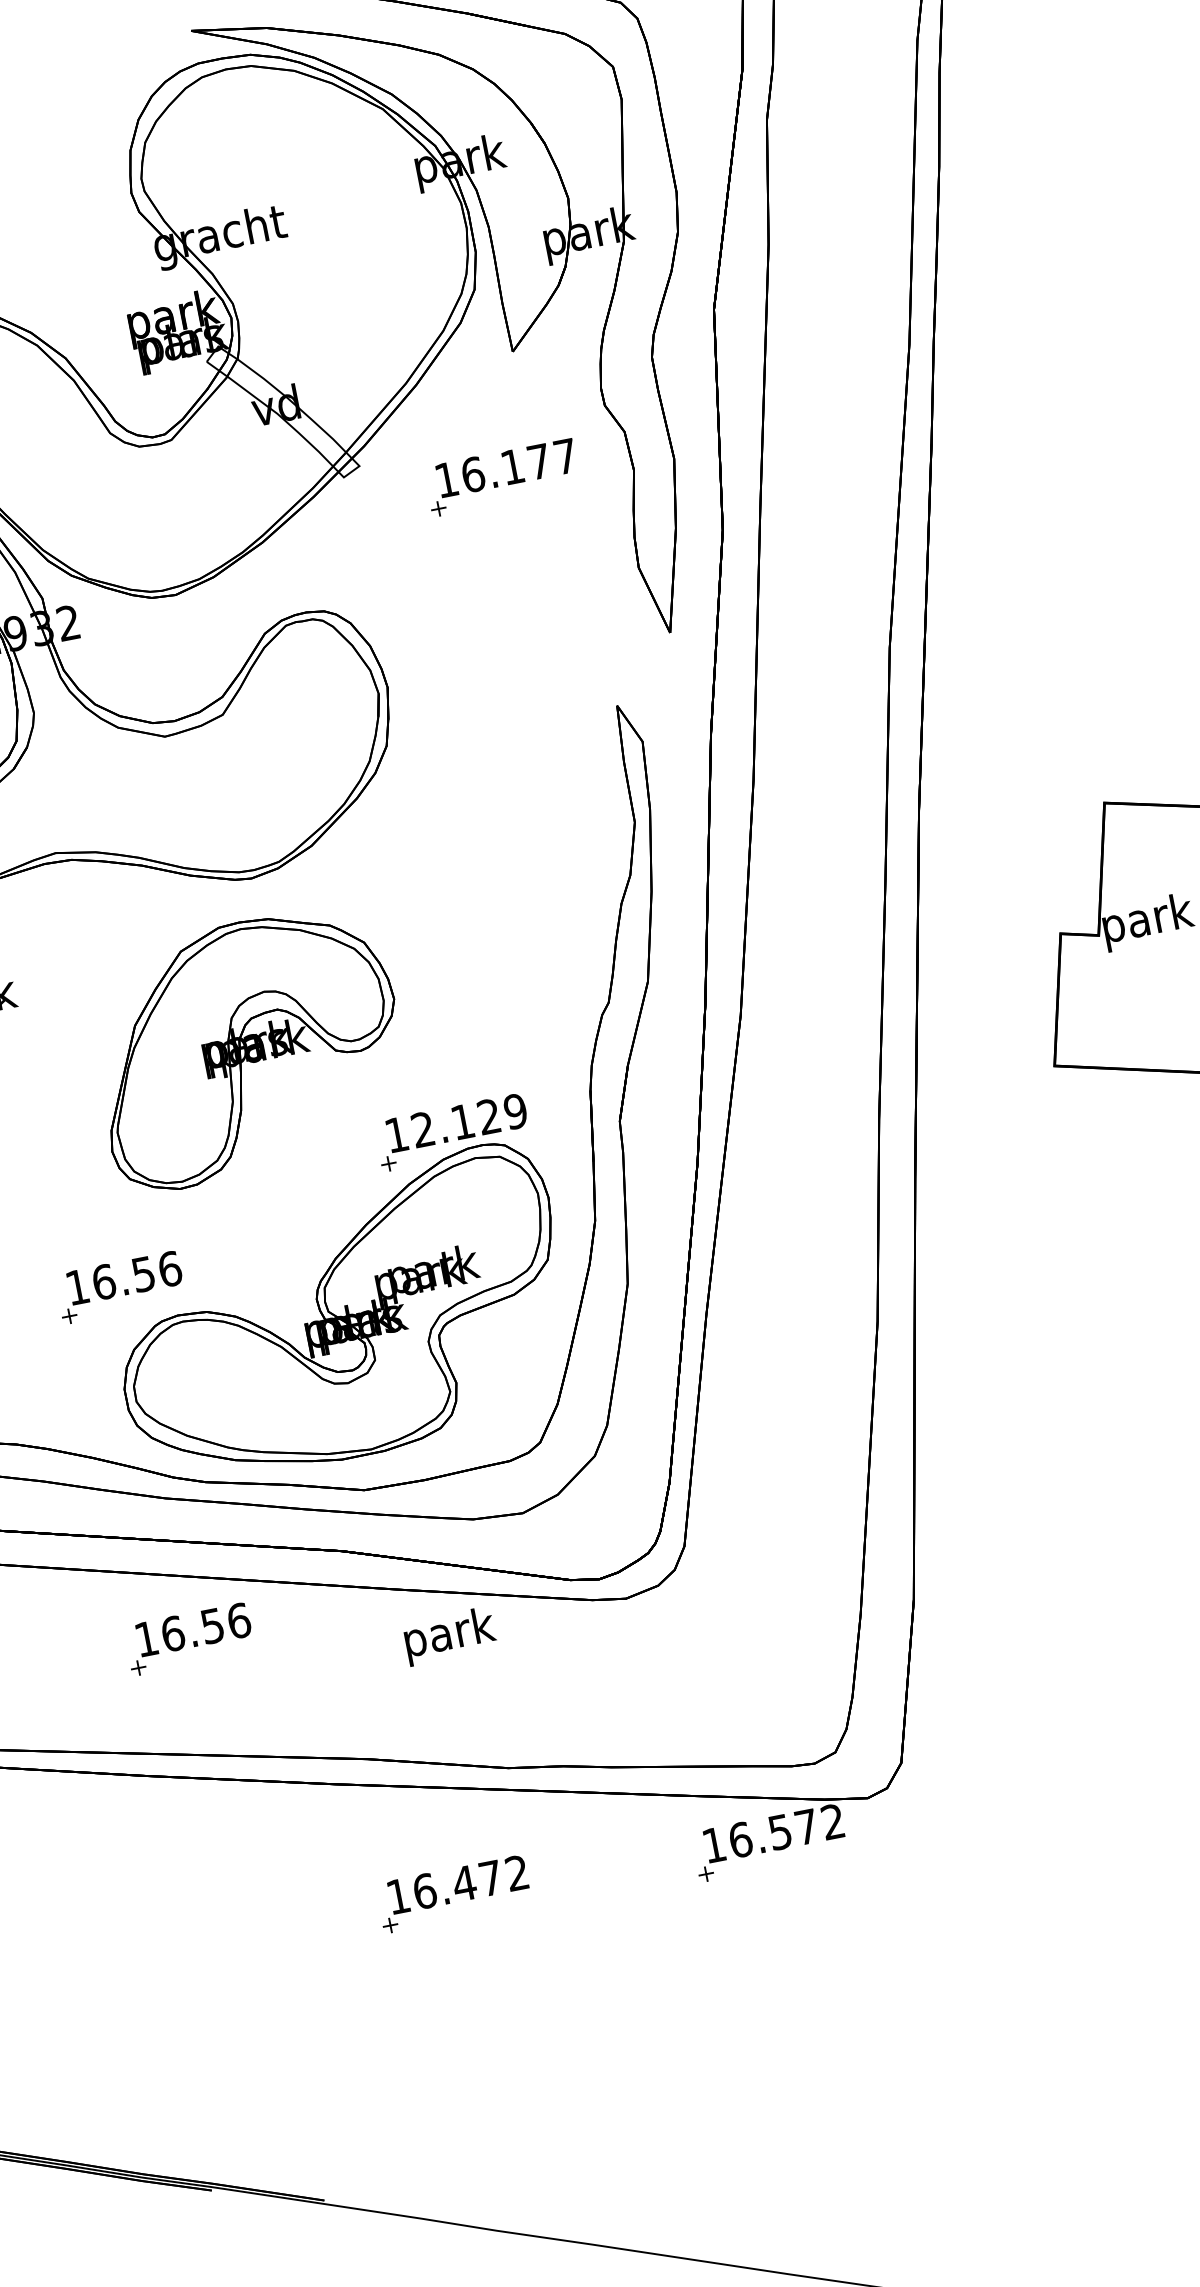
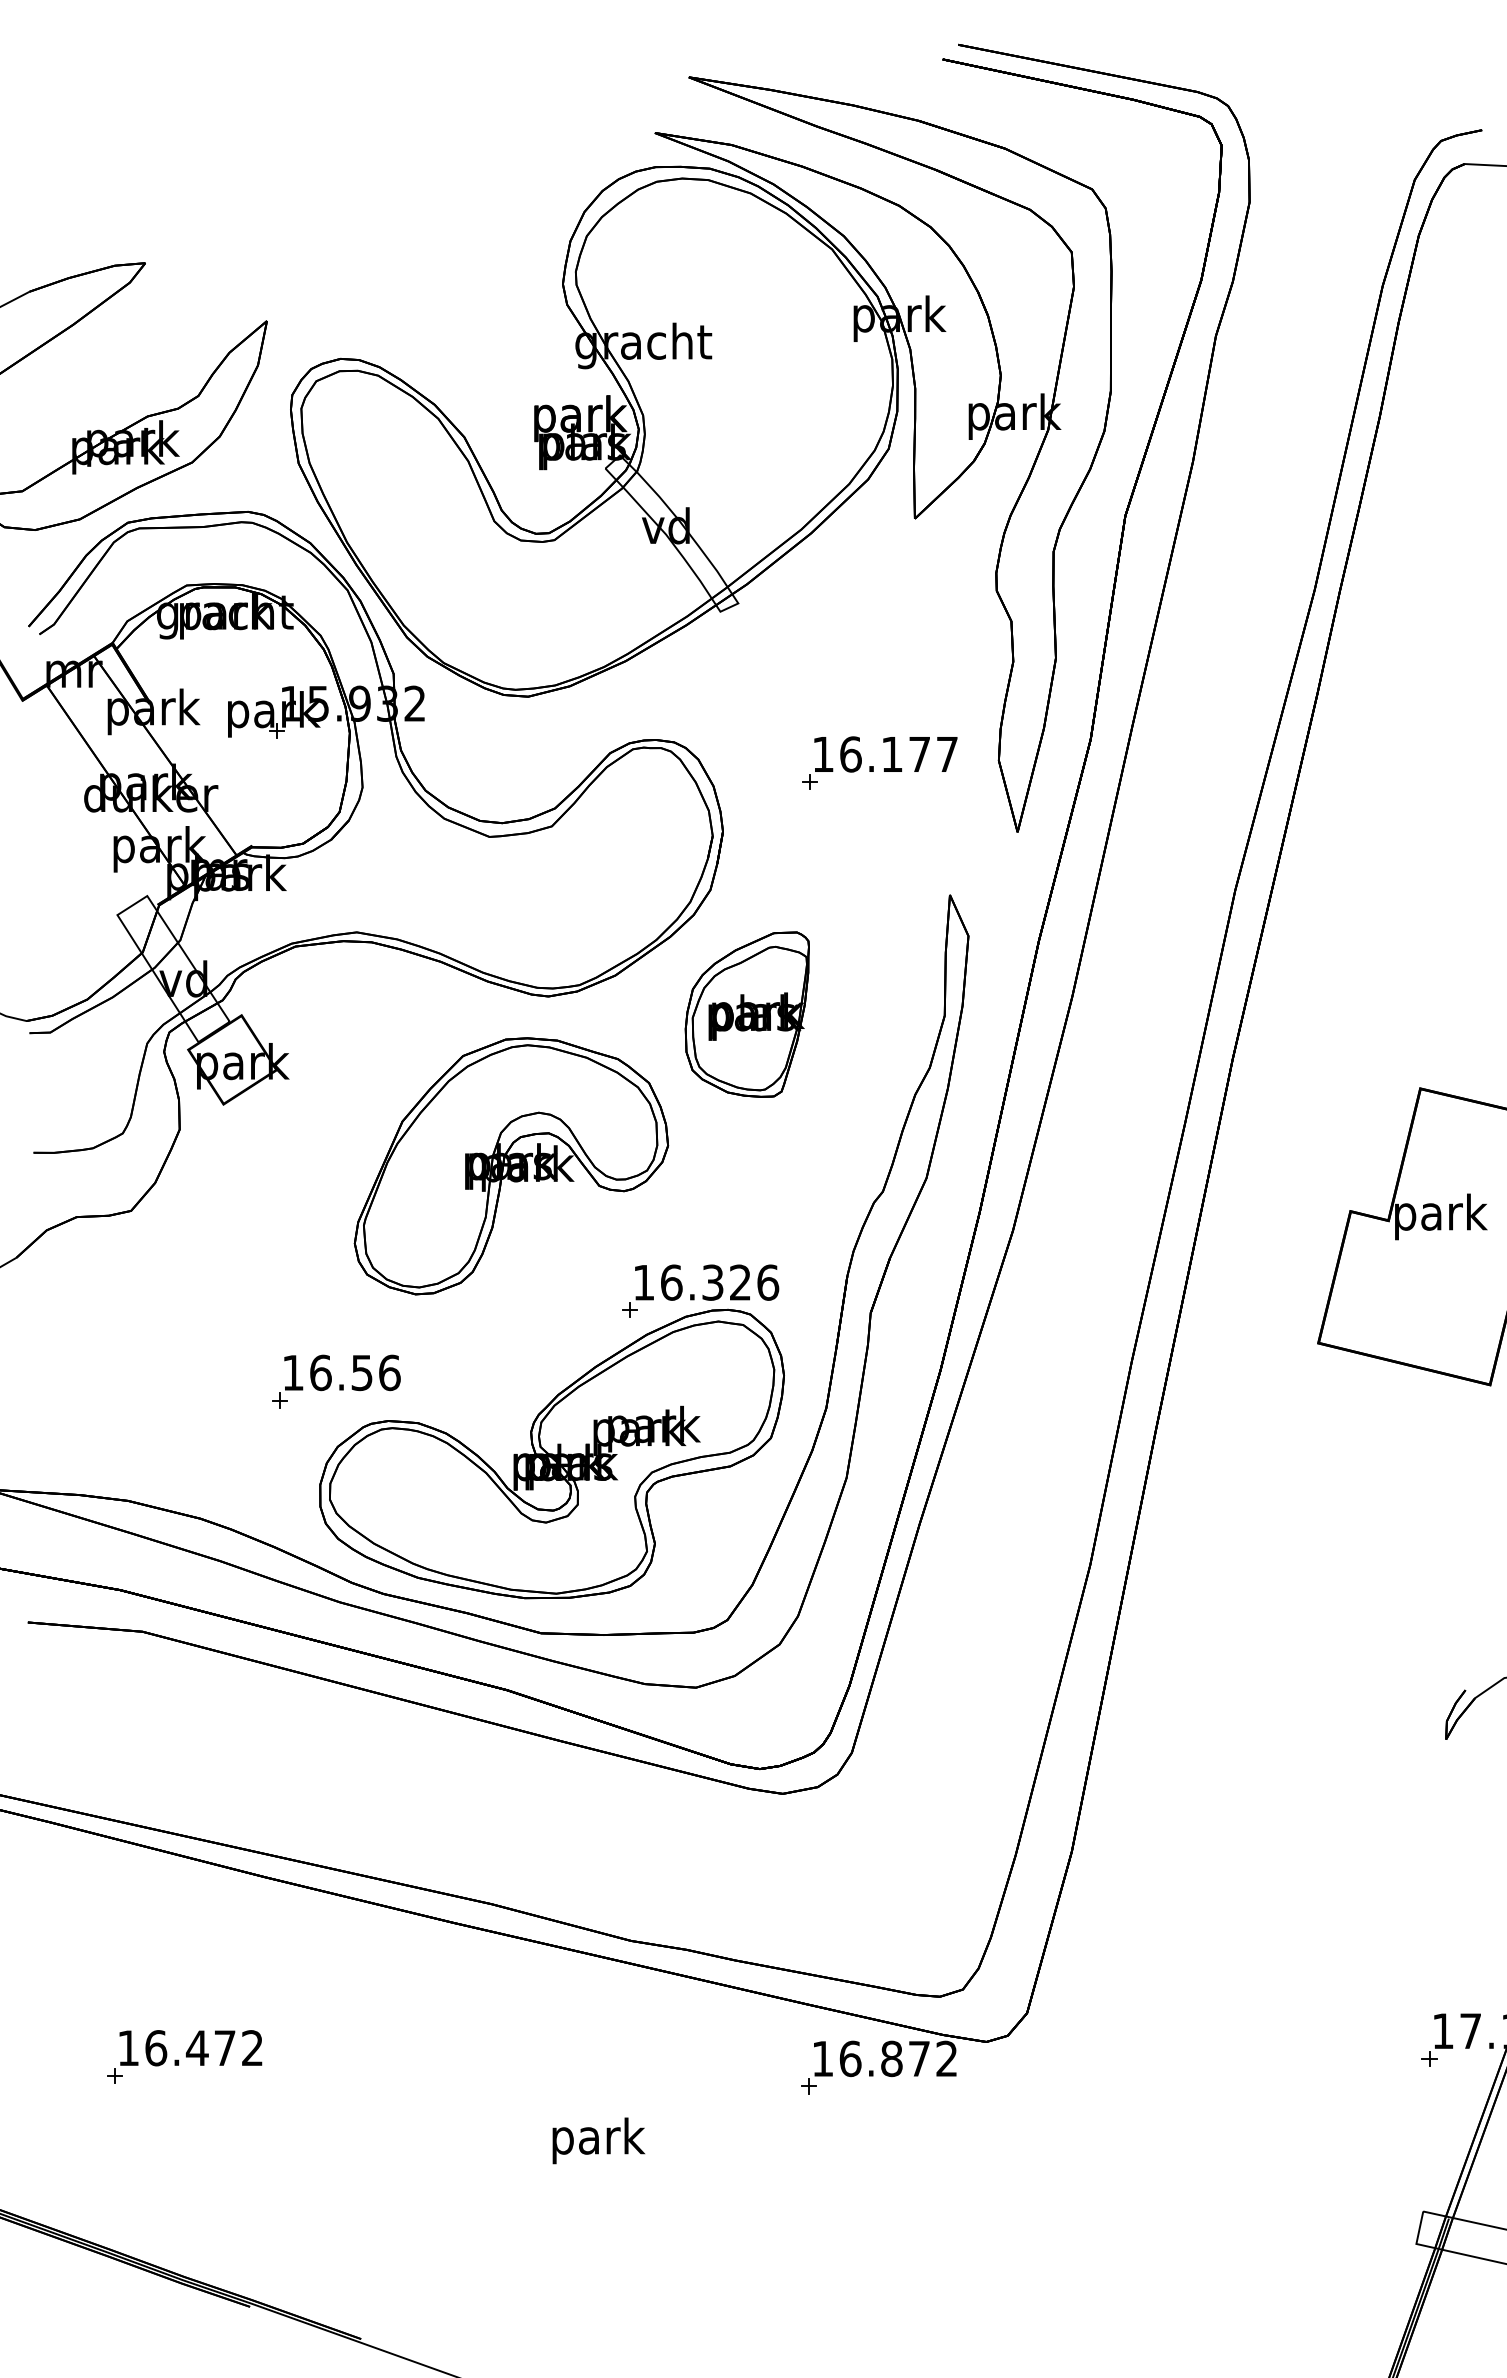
part: (497, 481) -> (873, 766), moved
part: (444, 858) -> (746, 1014), added
text: (470, 1120) -> (720, 1282), 12.129 -> 16.326
text: (449, 1635) -> (598, 2140), moved
part: (189, 1639) -> (336, 1748), removed
text: (779, 1831) -> (891, 2058), 16.572 -> 16.872
part: (453, 1893) -> (184, 2056), moved

